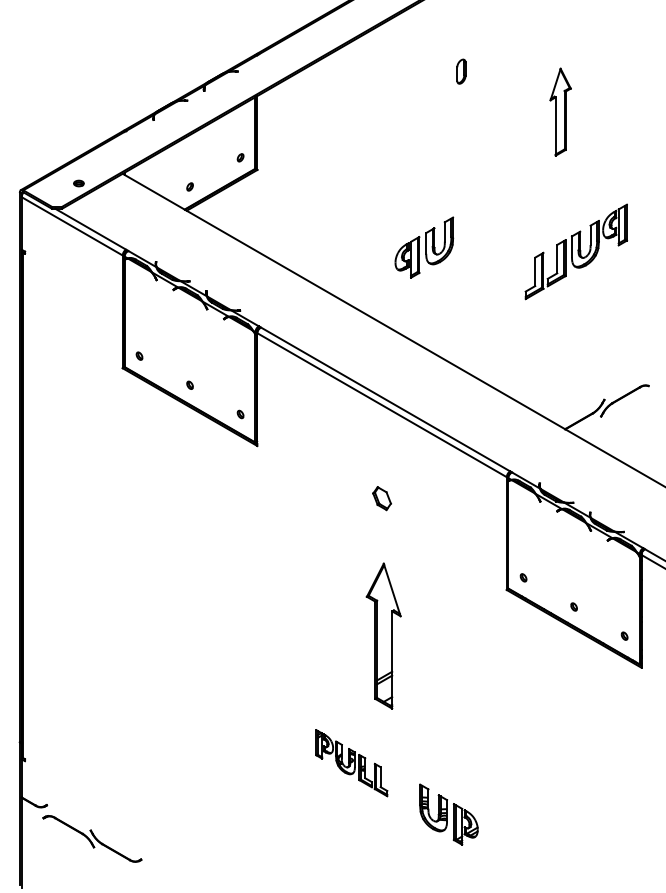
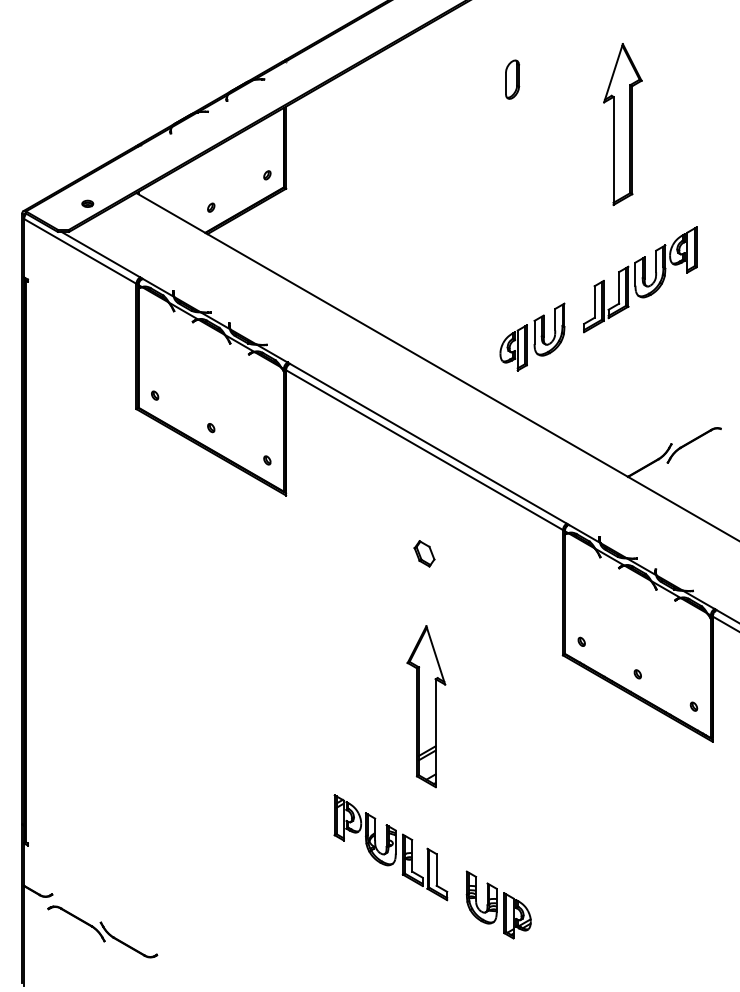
part: (461, 71) -> (512, 79), size x1.43
part: (560, 112) -> (622, 124), size x1.67
part: (424, 247) -> (532, 336), moved
part: (351, 762) -> (390, 847), size x1.43

